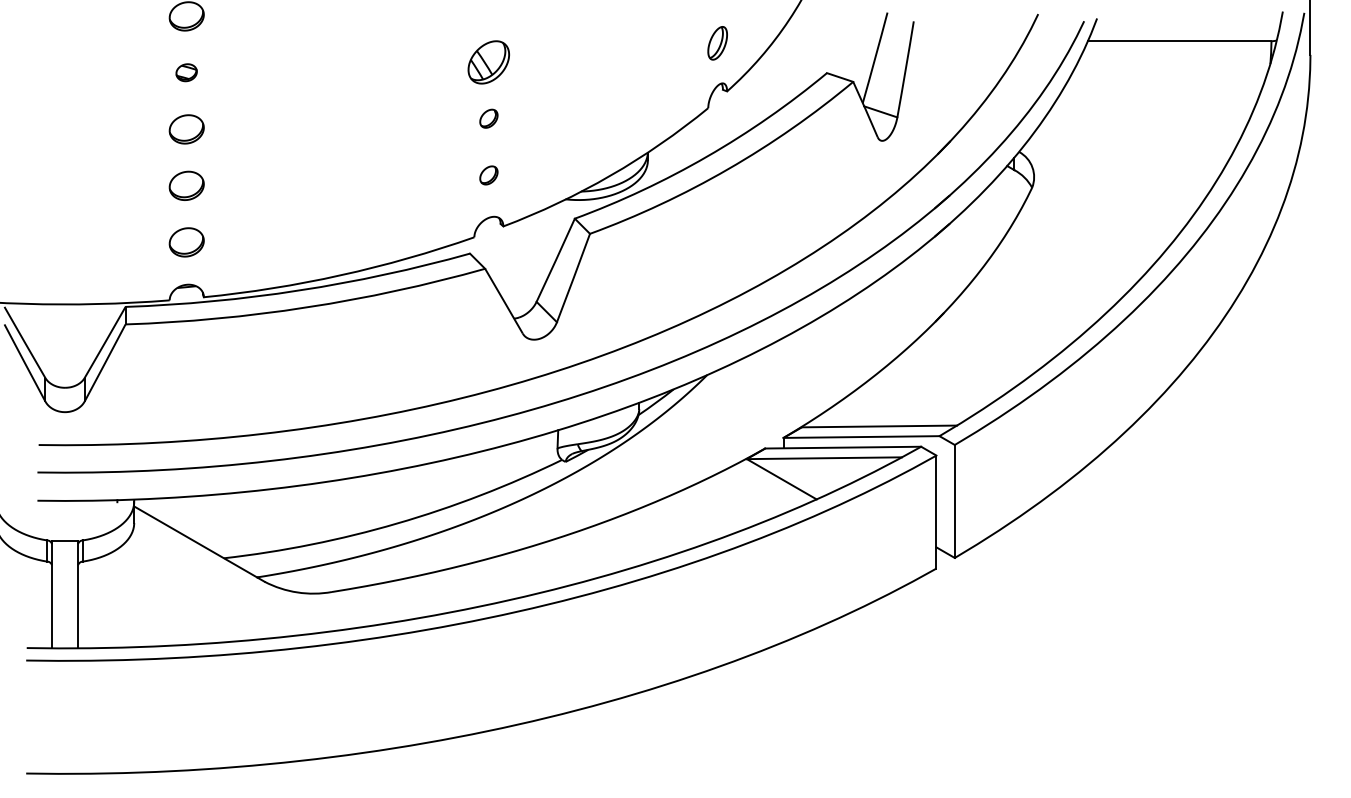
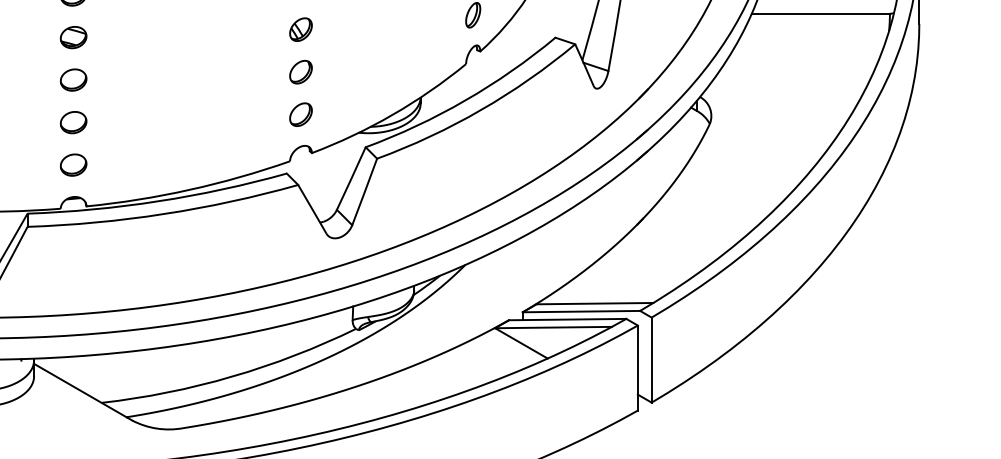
part: (488, 62) -> (300, 29), size x0.71
part: (186, 72) -> (73, 37), size x1.67
part: (488, 118) -> (300, 71), size x1.67
part: (488, 175) -> (300, 114), size x1.67

